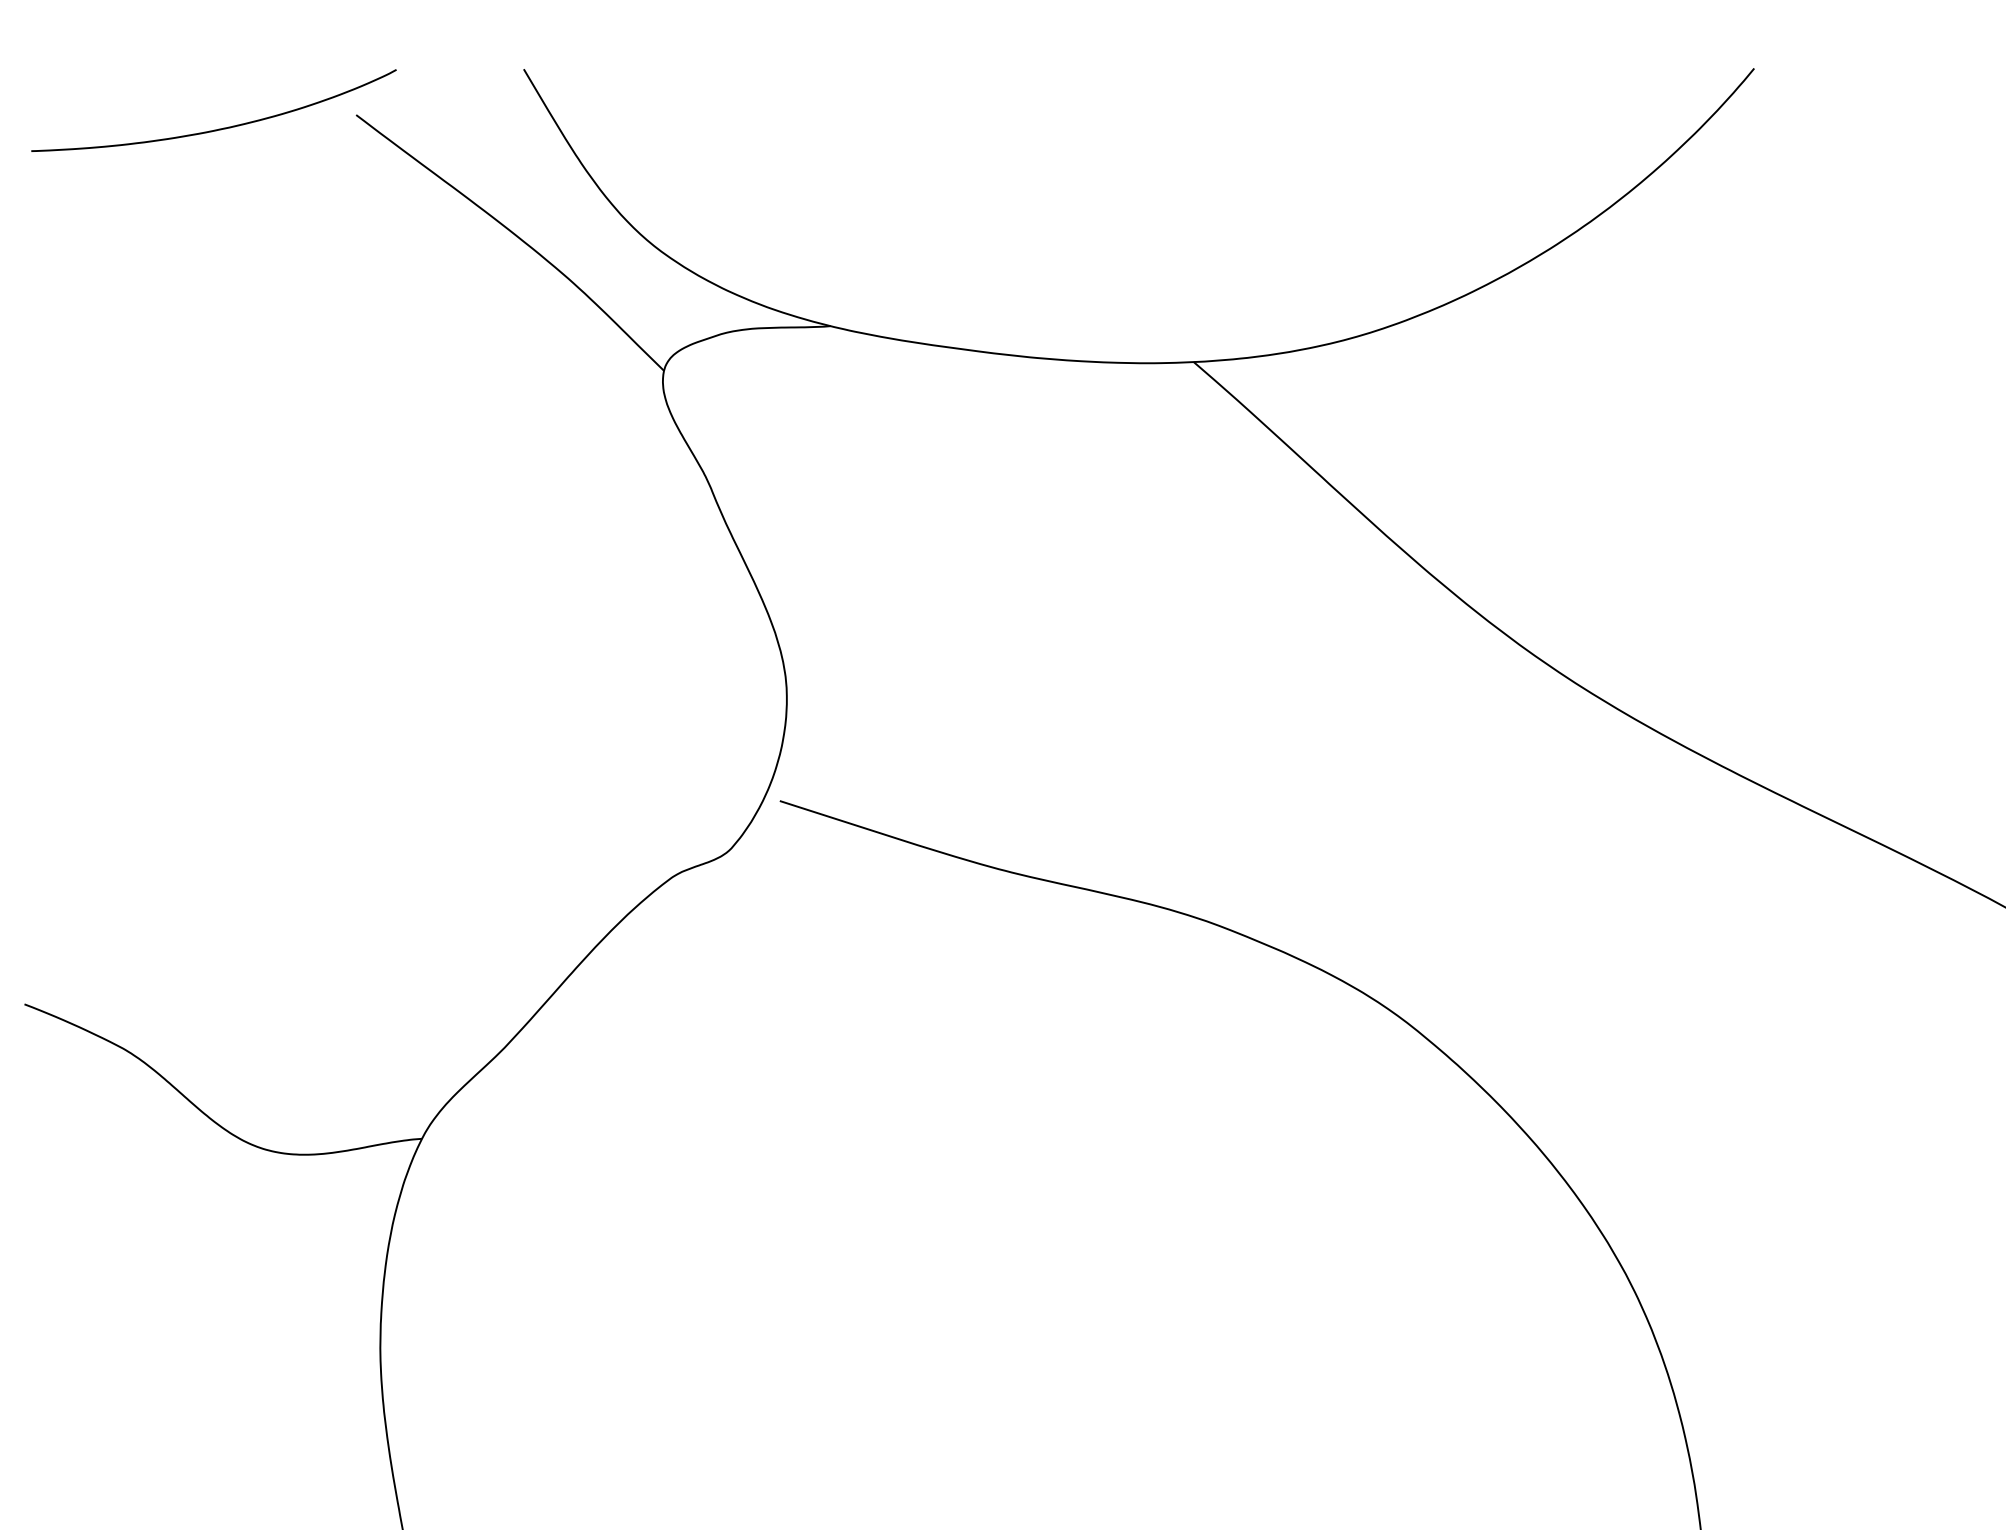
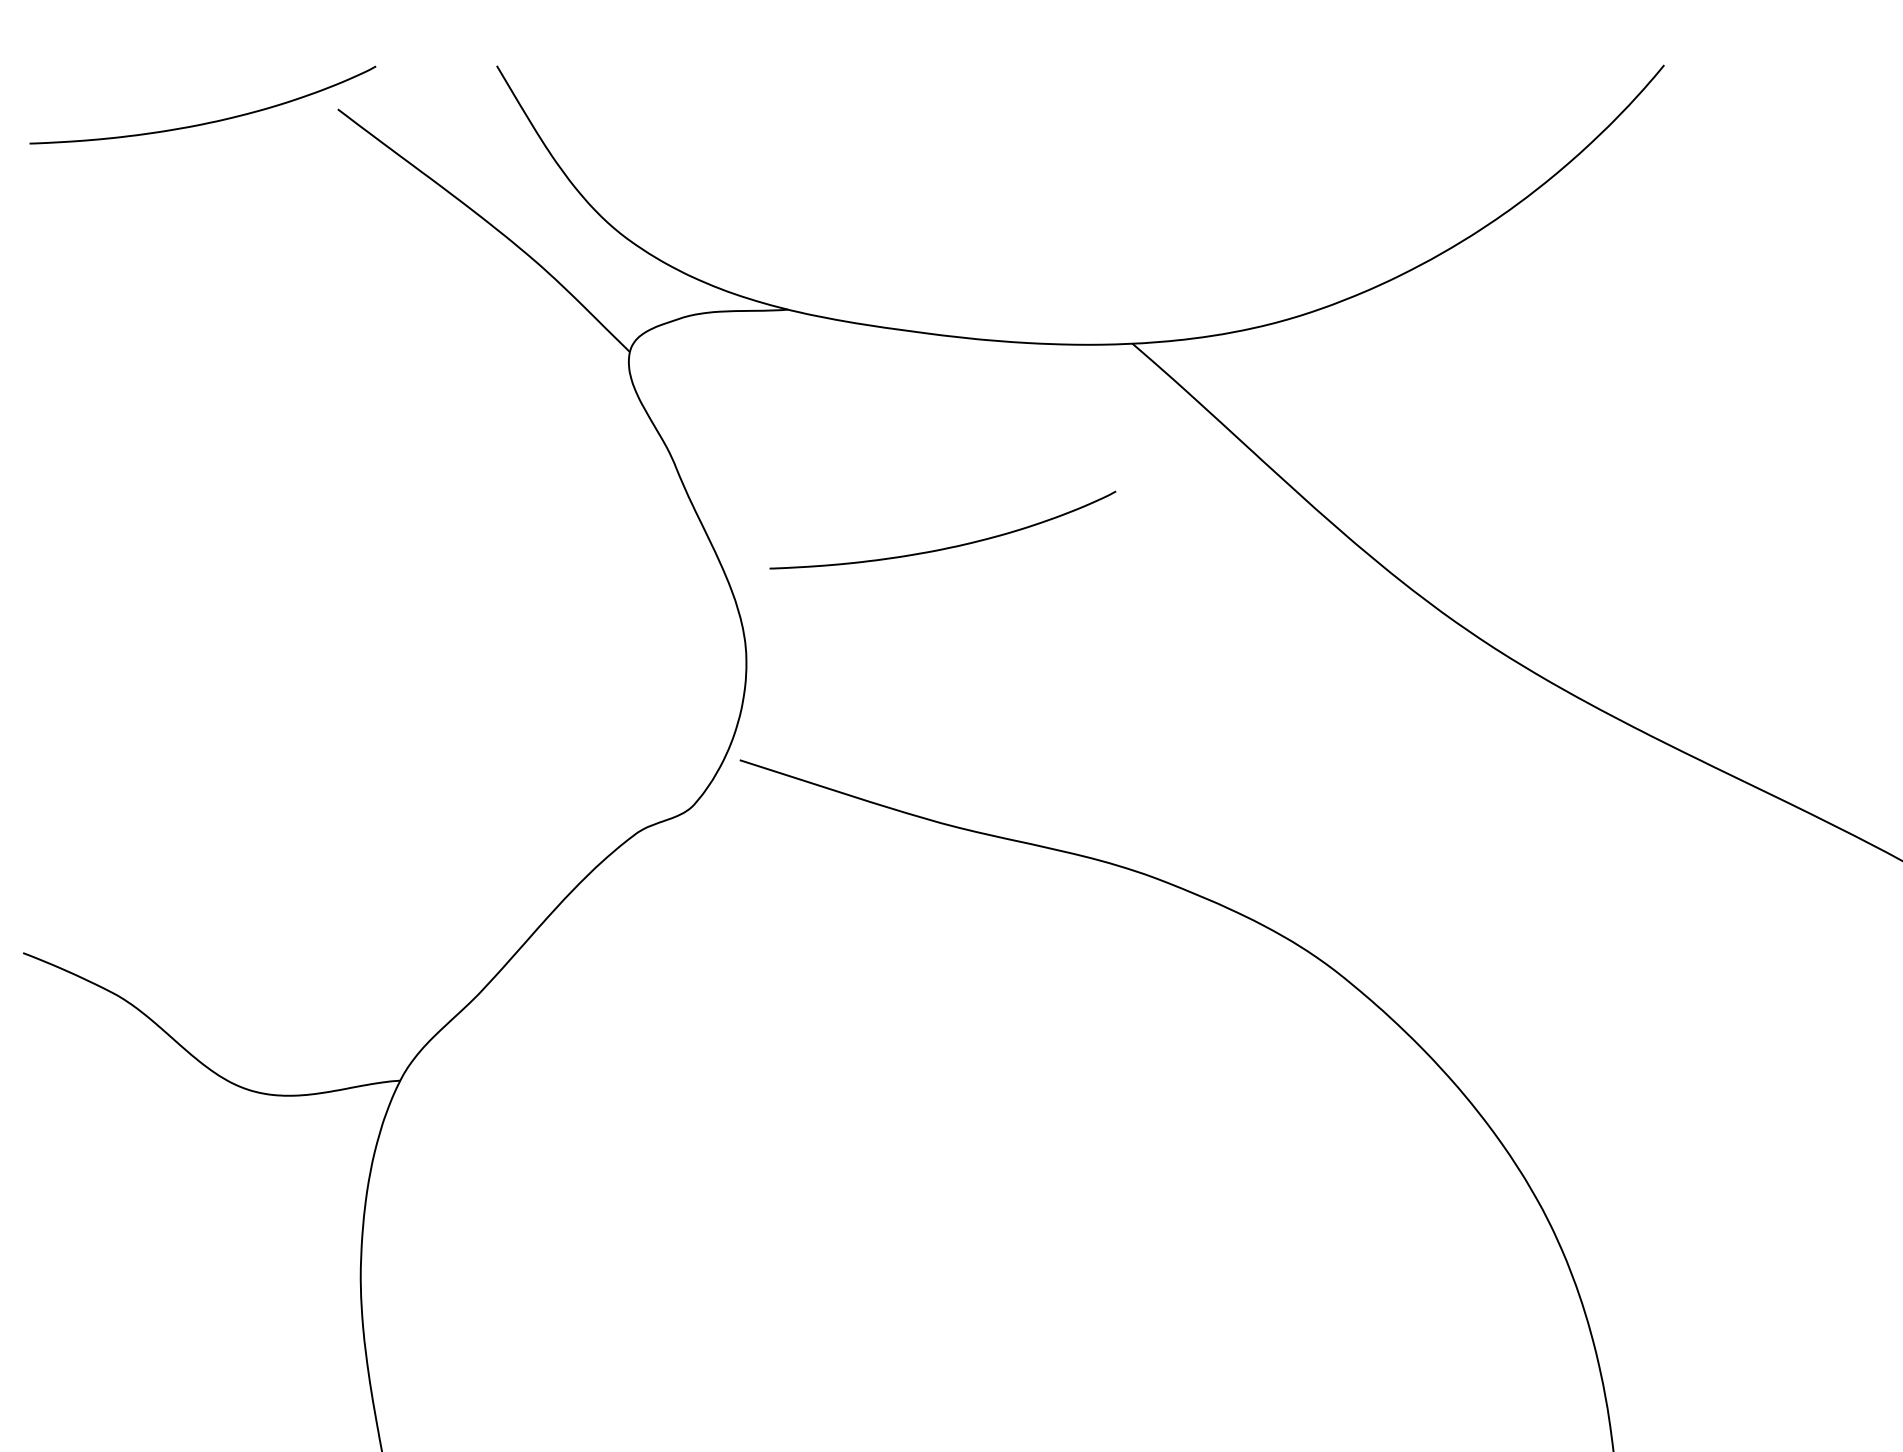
curve: (996, 576) -> (945, 547), added

